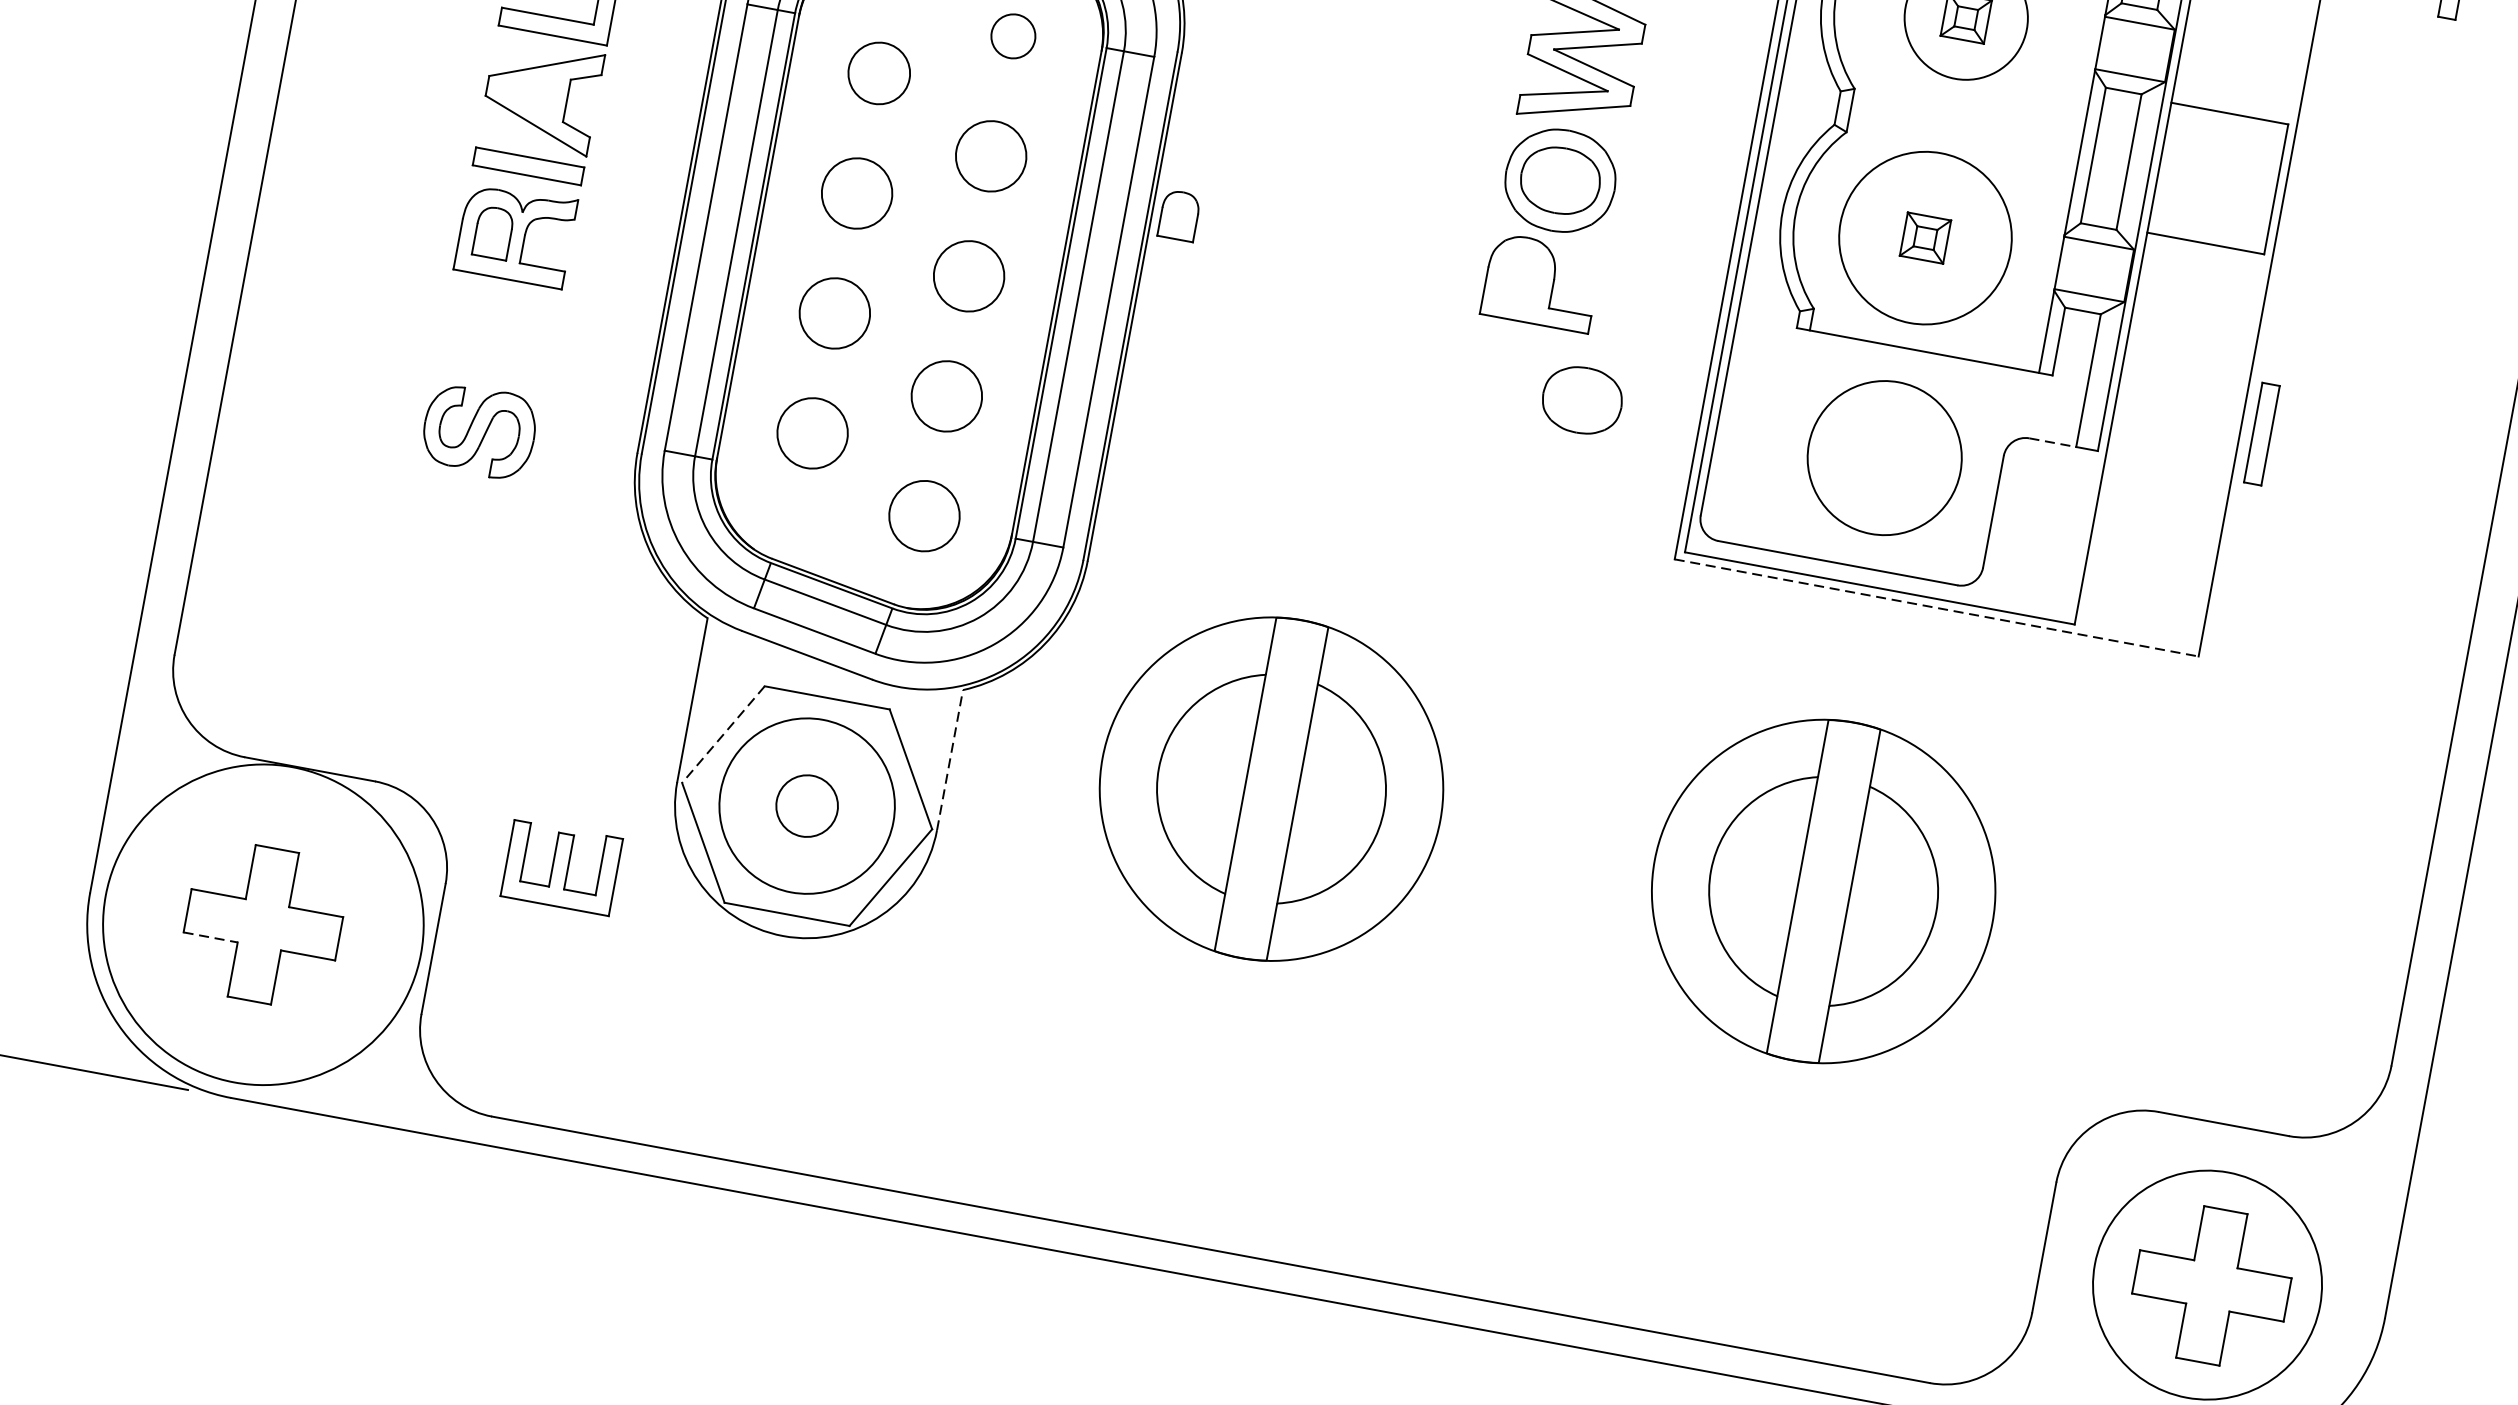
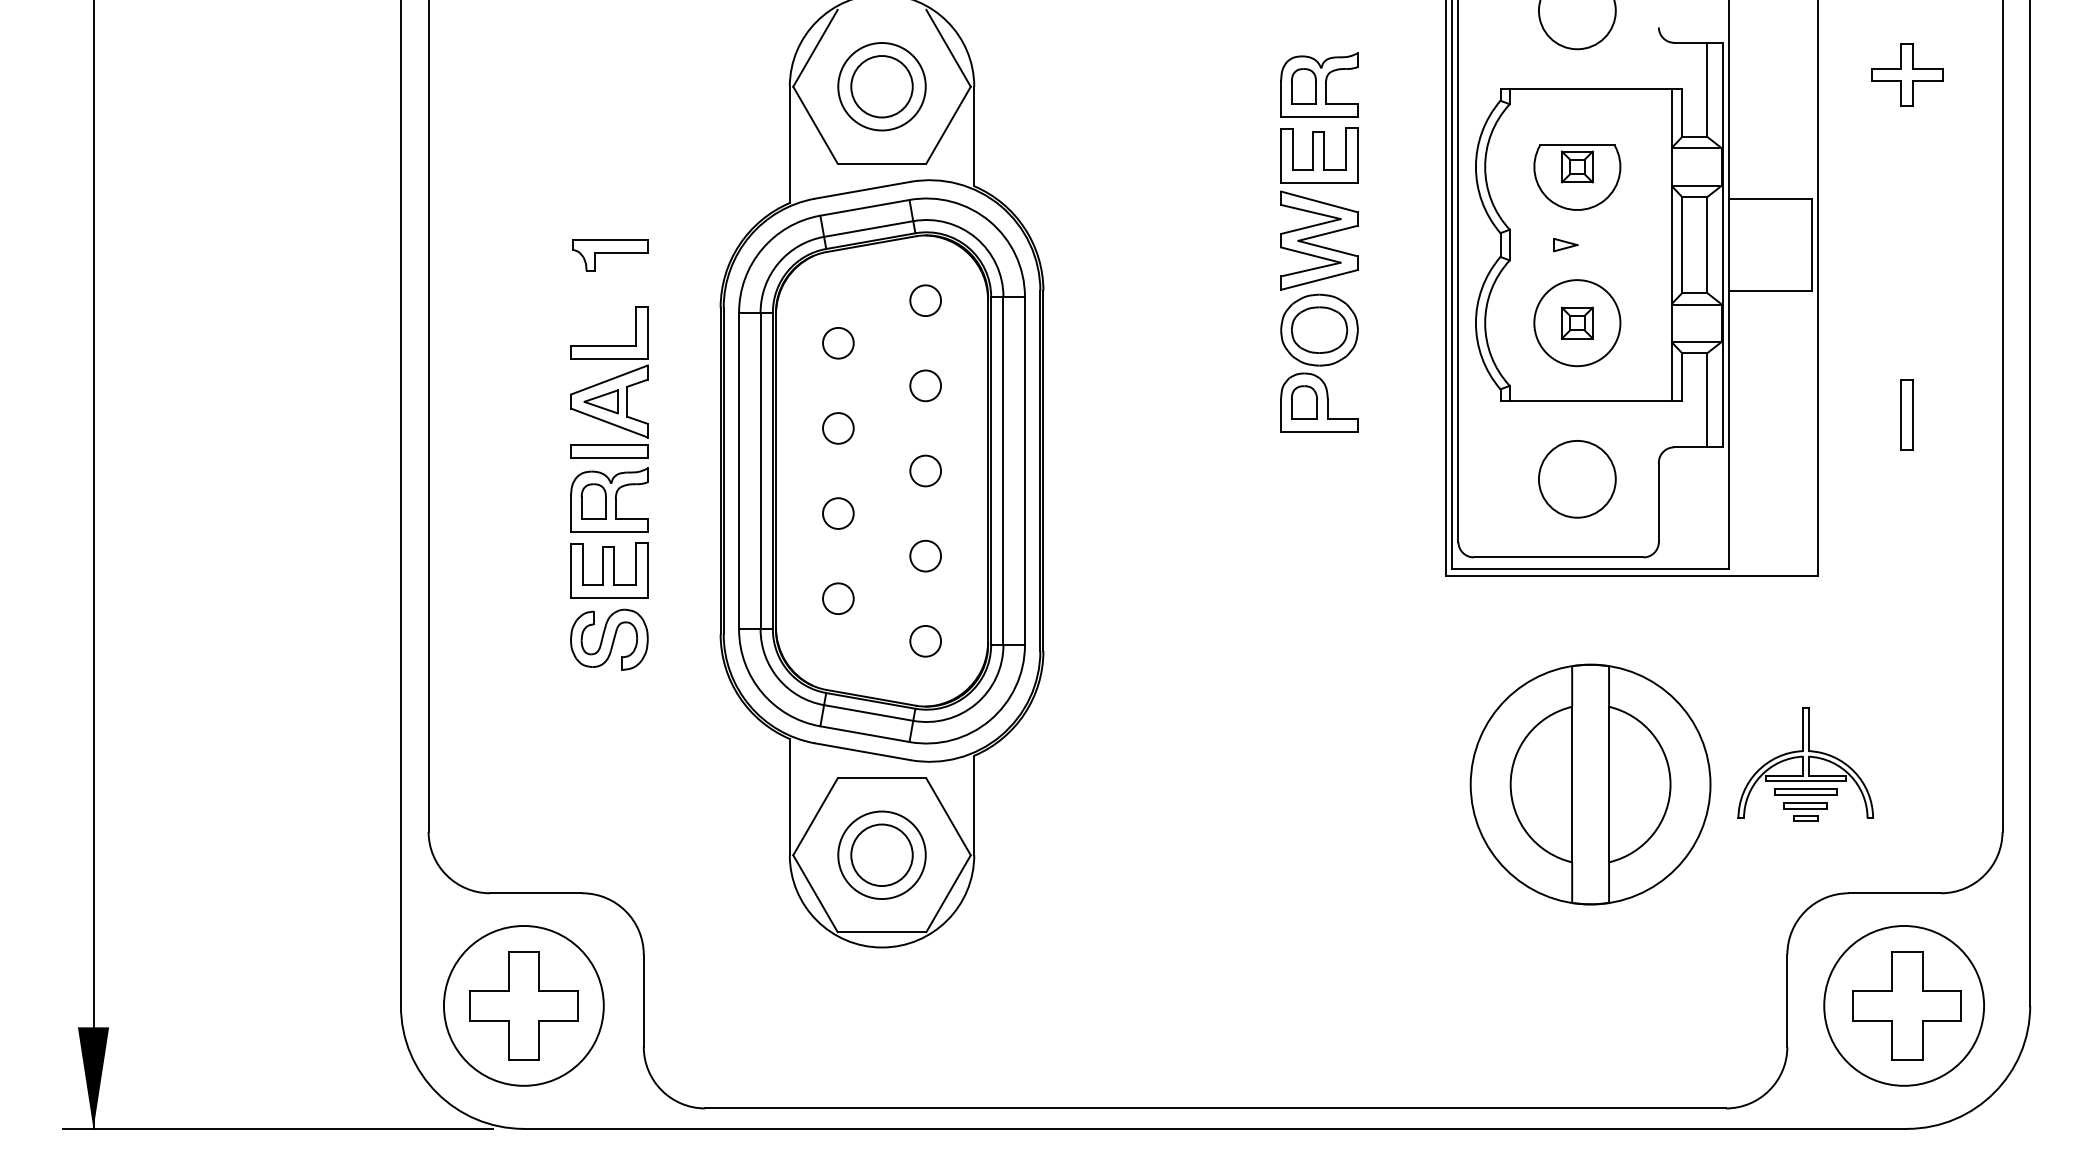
circle: (879, 73) -> (838, 343), size x0.71
part: (529, 93) -> (600, 401), added
part: (1929, 125) -> (1565, 245), added
circle: (991, 155) -> (925, 385), size x0.62
circle: (857, 193) -> (838, 428), size x0.62
part: (1179, 215) -> (1304, 402), moved
circle: (1925, 238) -> (1577, 323), size x0.71
circle: (968, 275) -> (925, 470), size x0.62
circle: (835, 313) -> (838, 513), size x0.62
circle: (946, 395) -> (925, 555), size x0.62
part: (1582, 399) -> (1362, 477), removed
circle: (812, 433) -> (838, 598), size x0.62
part: (2260, 433) -> (1906, 414), moved
line: (2052, 442) -> (1690, 447), dashed -> solid
circle: (1883, 456) -> (1576, 478), size x0.71
circle: (924, 514) -> (925, 640), size x0.62
line: (1937, 607) -> (1632, 575), dashed -> solid
line: (723, 735) -> (815, 817), dashed -> solid
line: (950, 760) -> (974, 805), dashed -> solid
part: (1271, 789) -> (1198, 784), removed
circle: (806, 806) -> (881, 855), size x0.71
circle: (806, 806) -> (881, 855), size x1.43
part: (561, 867) -> (609, 570), moved
part: (2131, 919) -> (1805, 764), added
circle: (262, 924) -> (523, 1005), size x0.71
line: (210, 937) -> (489, 1021), dashed -> solid

